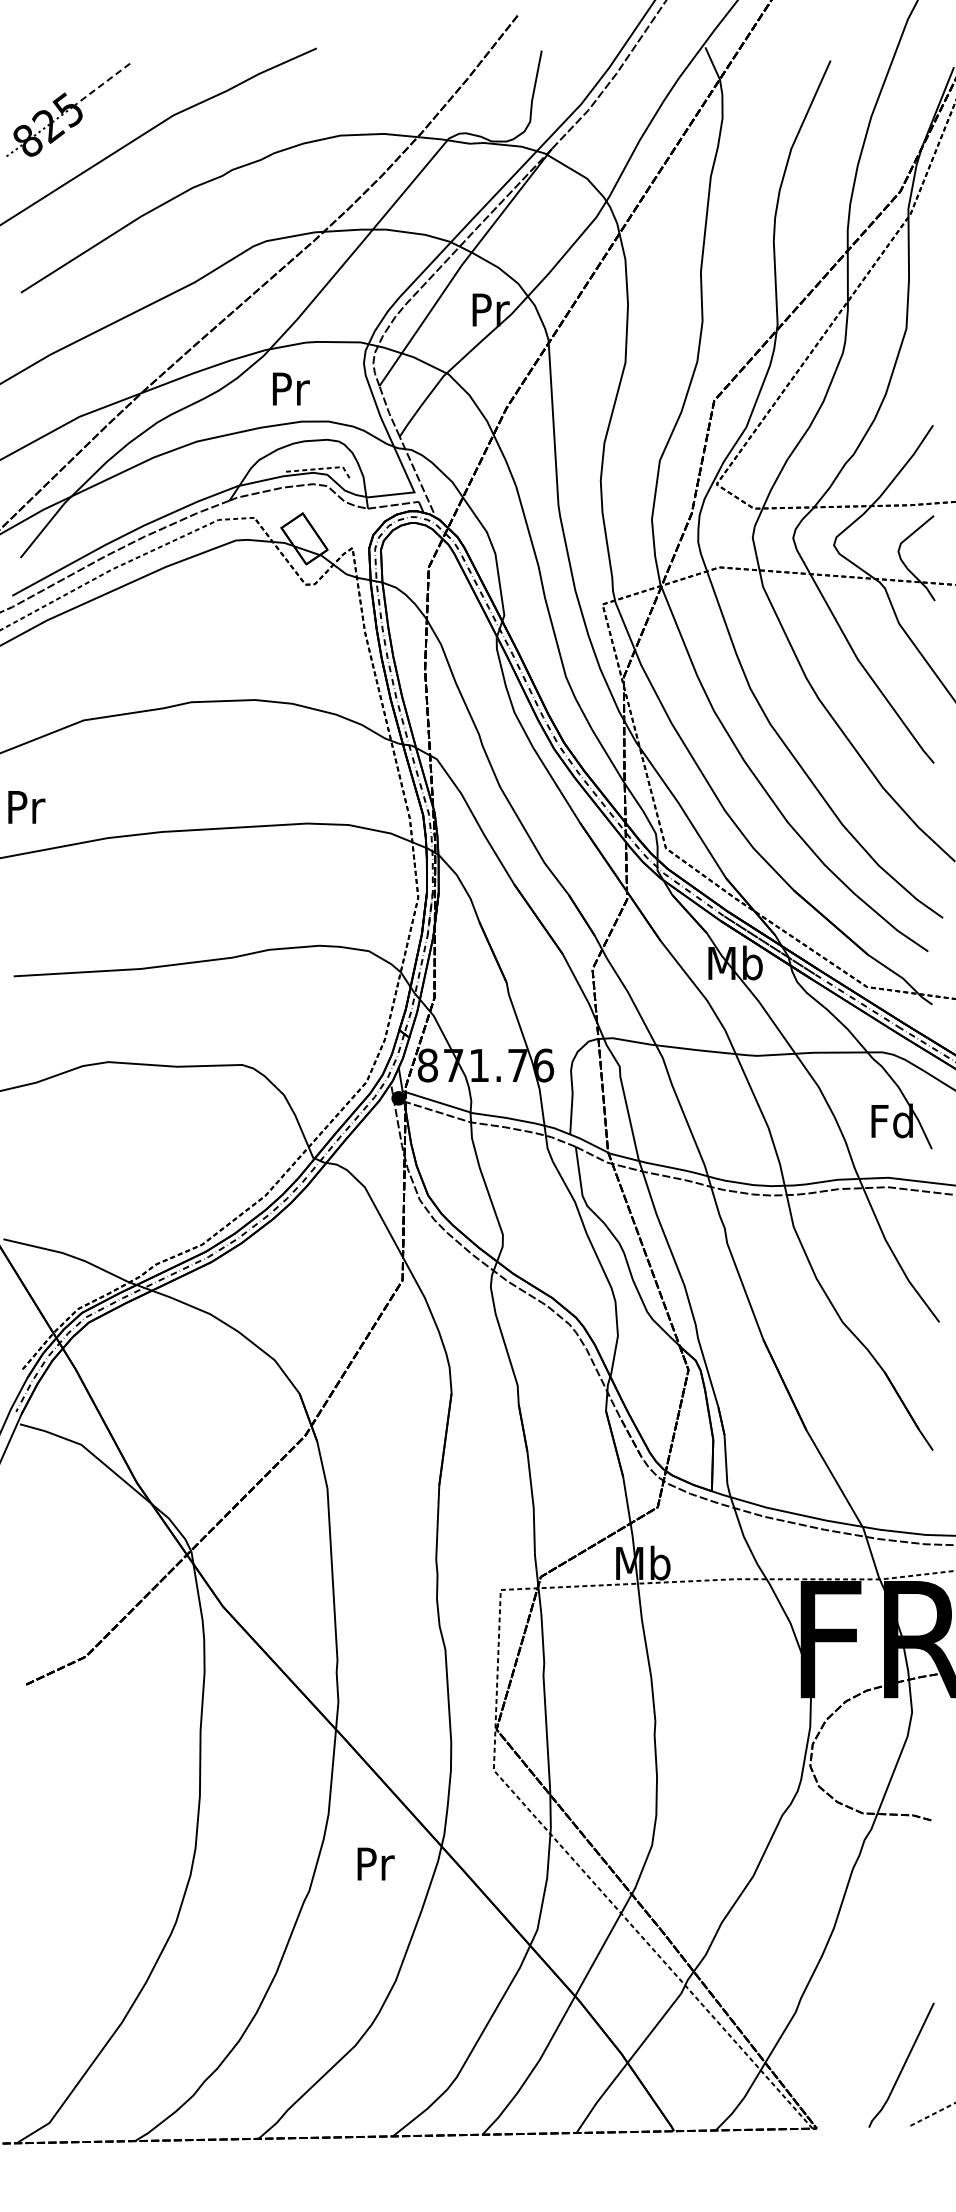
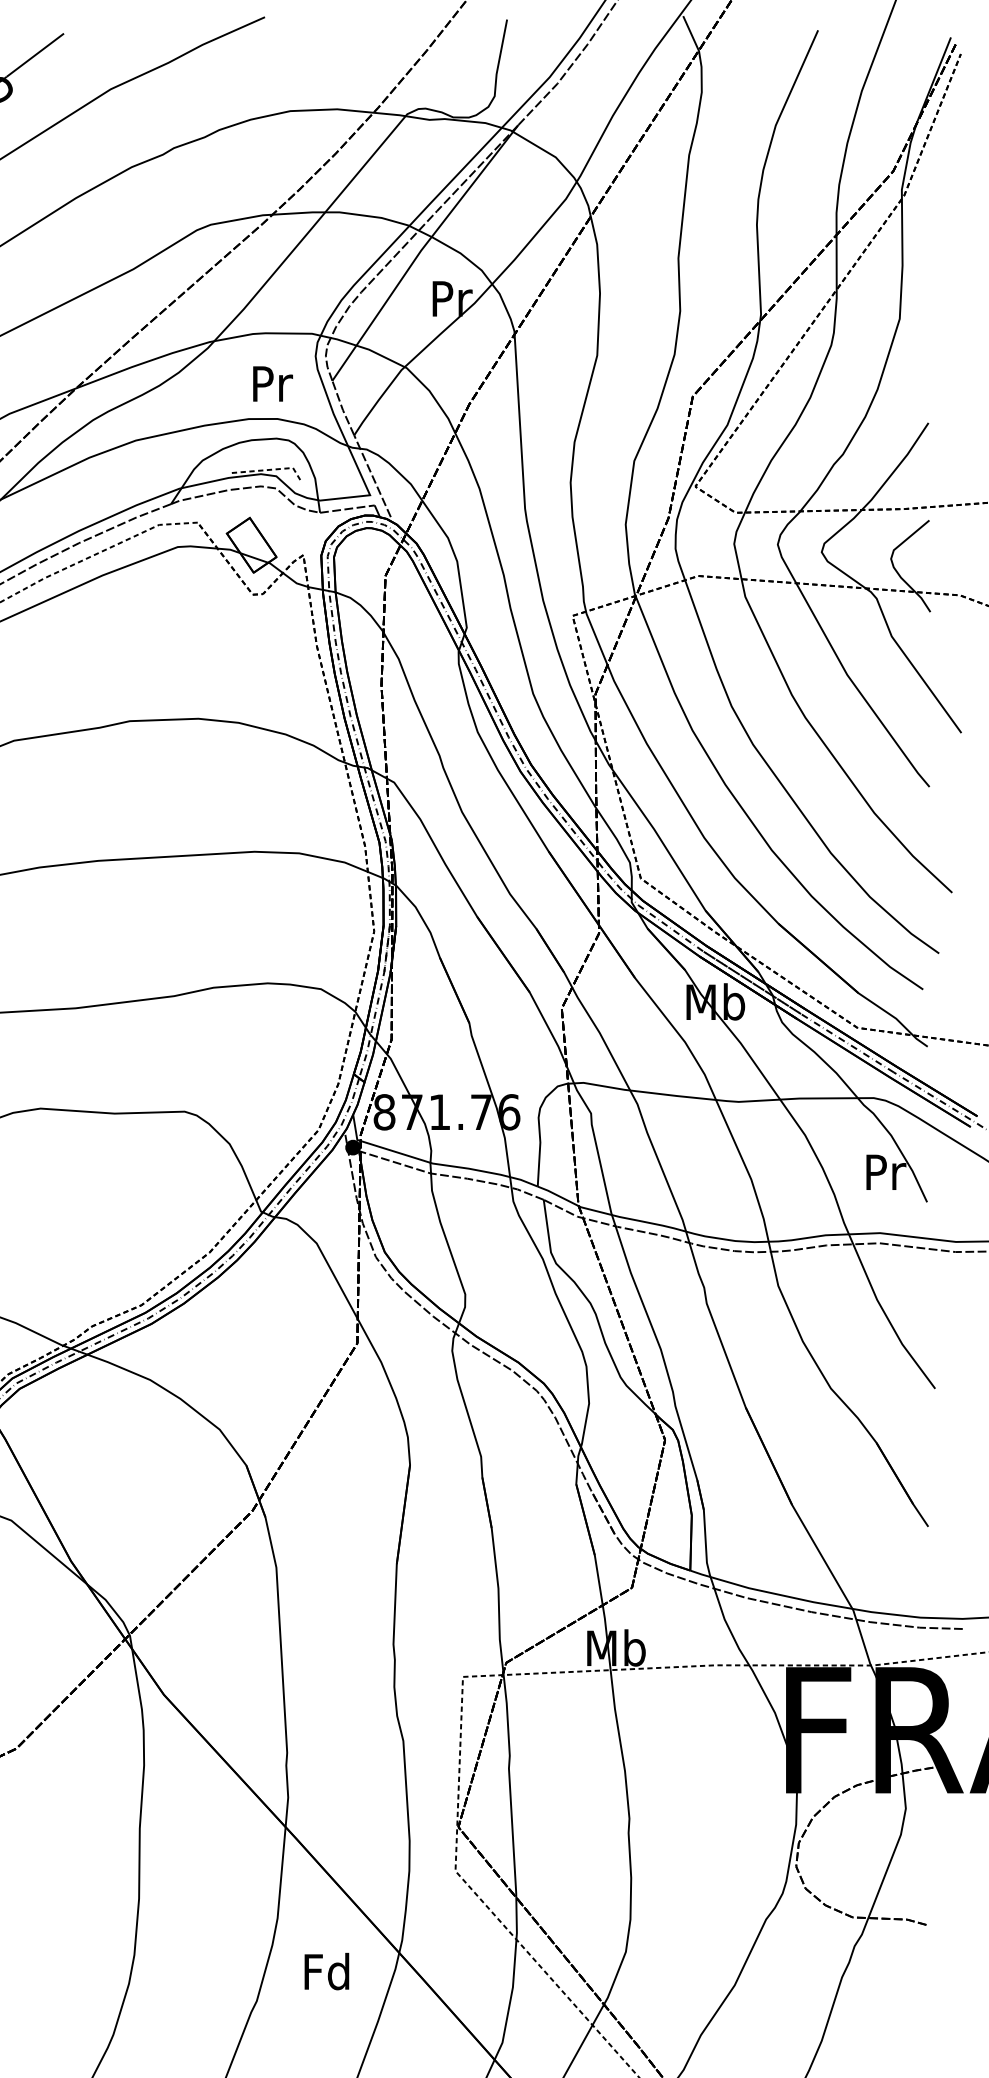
line: (103, 83) -> (35, 55), dashed -> solid
text: (291, 388) -> (273, 383), moved
text: (891, 1120) -> (883, 1171), Fd -> Pr
text: (373, 1863) -> (325, 1971), Pr -> Fd

